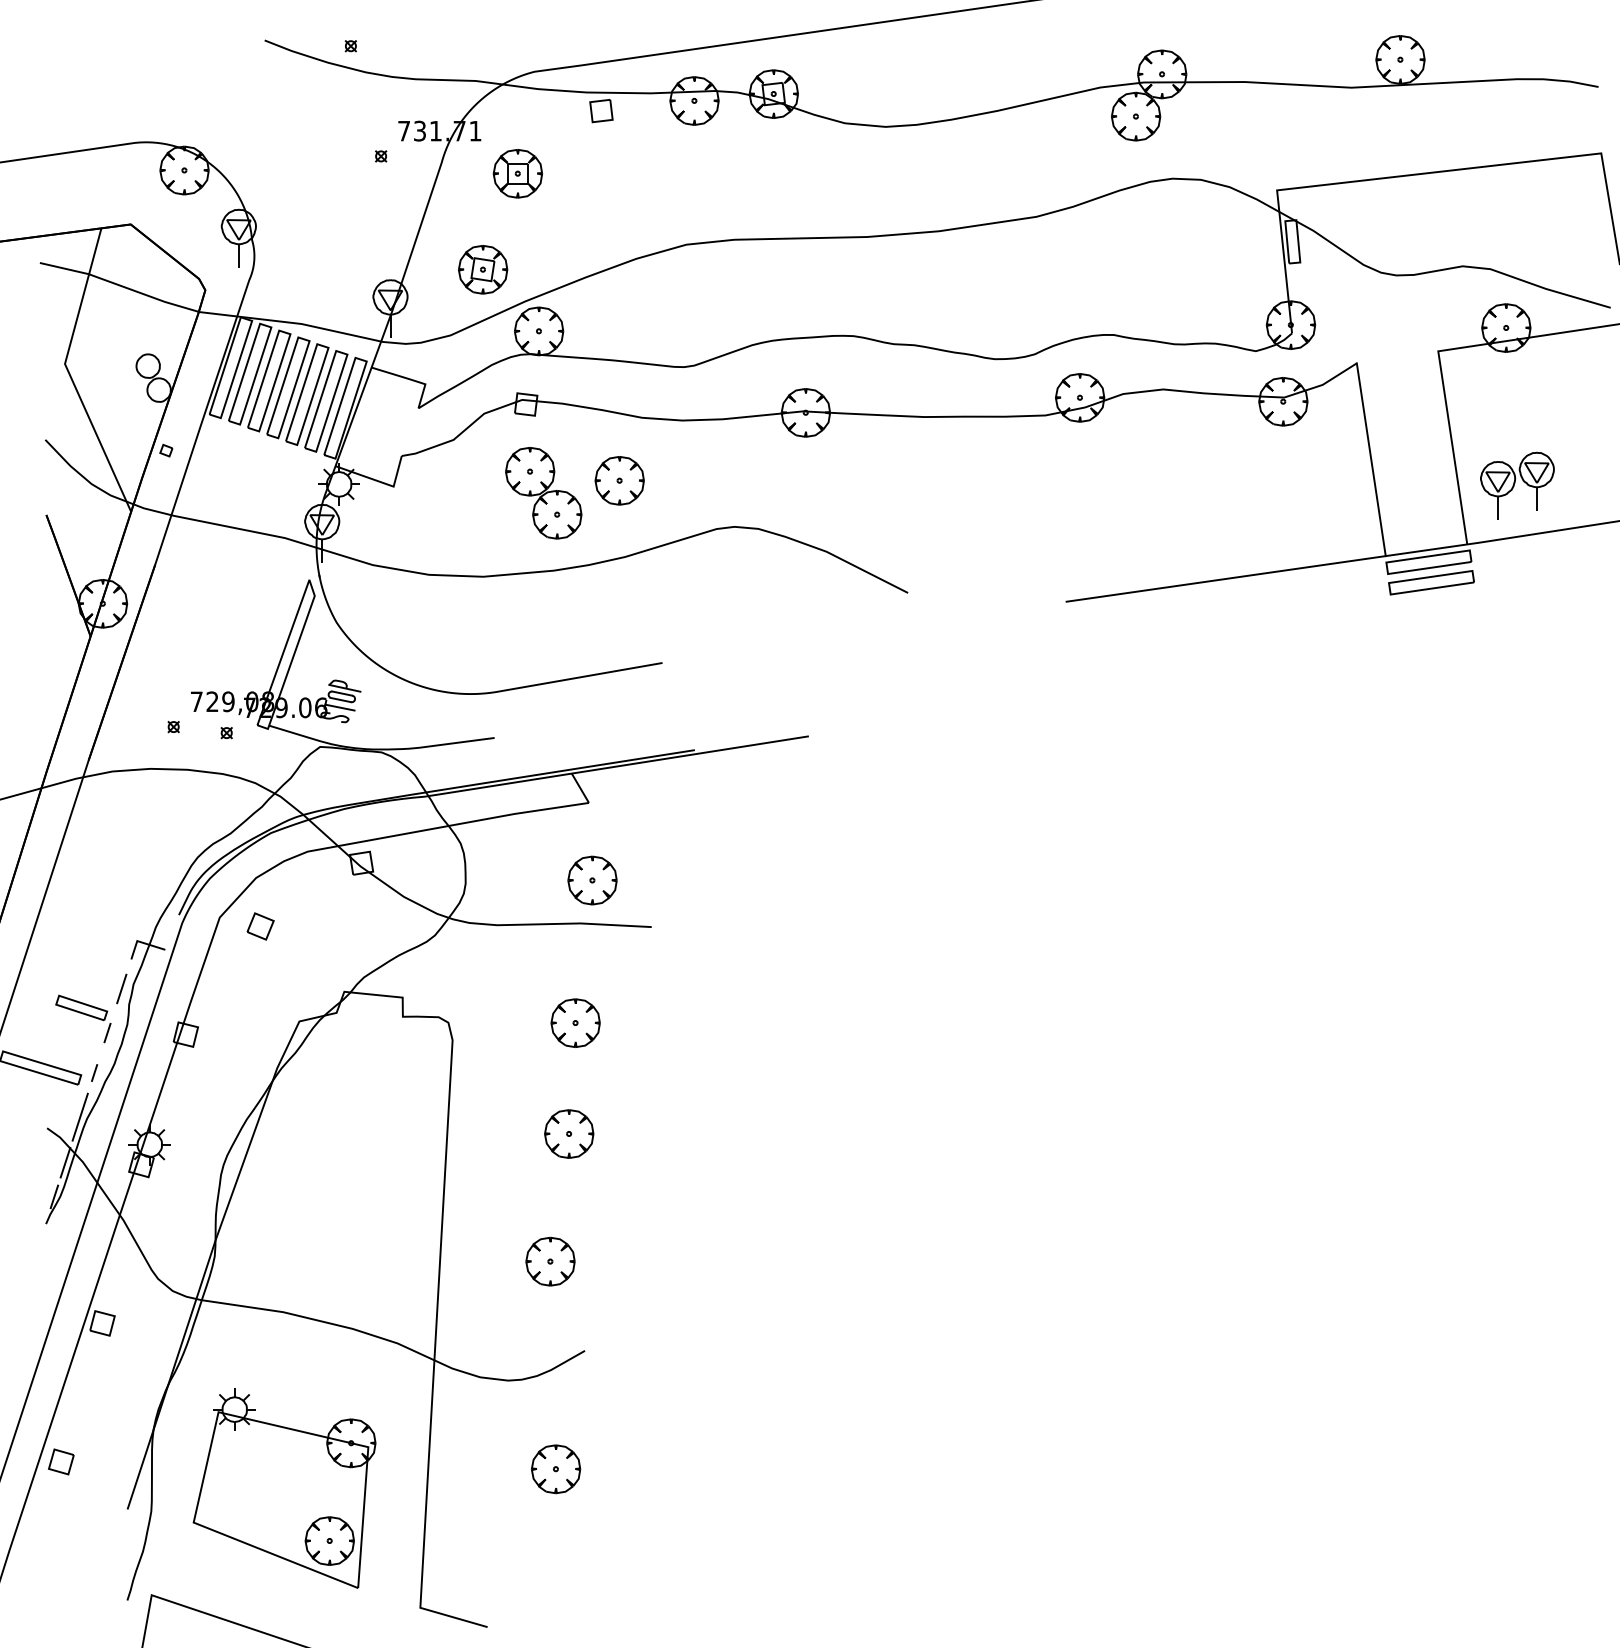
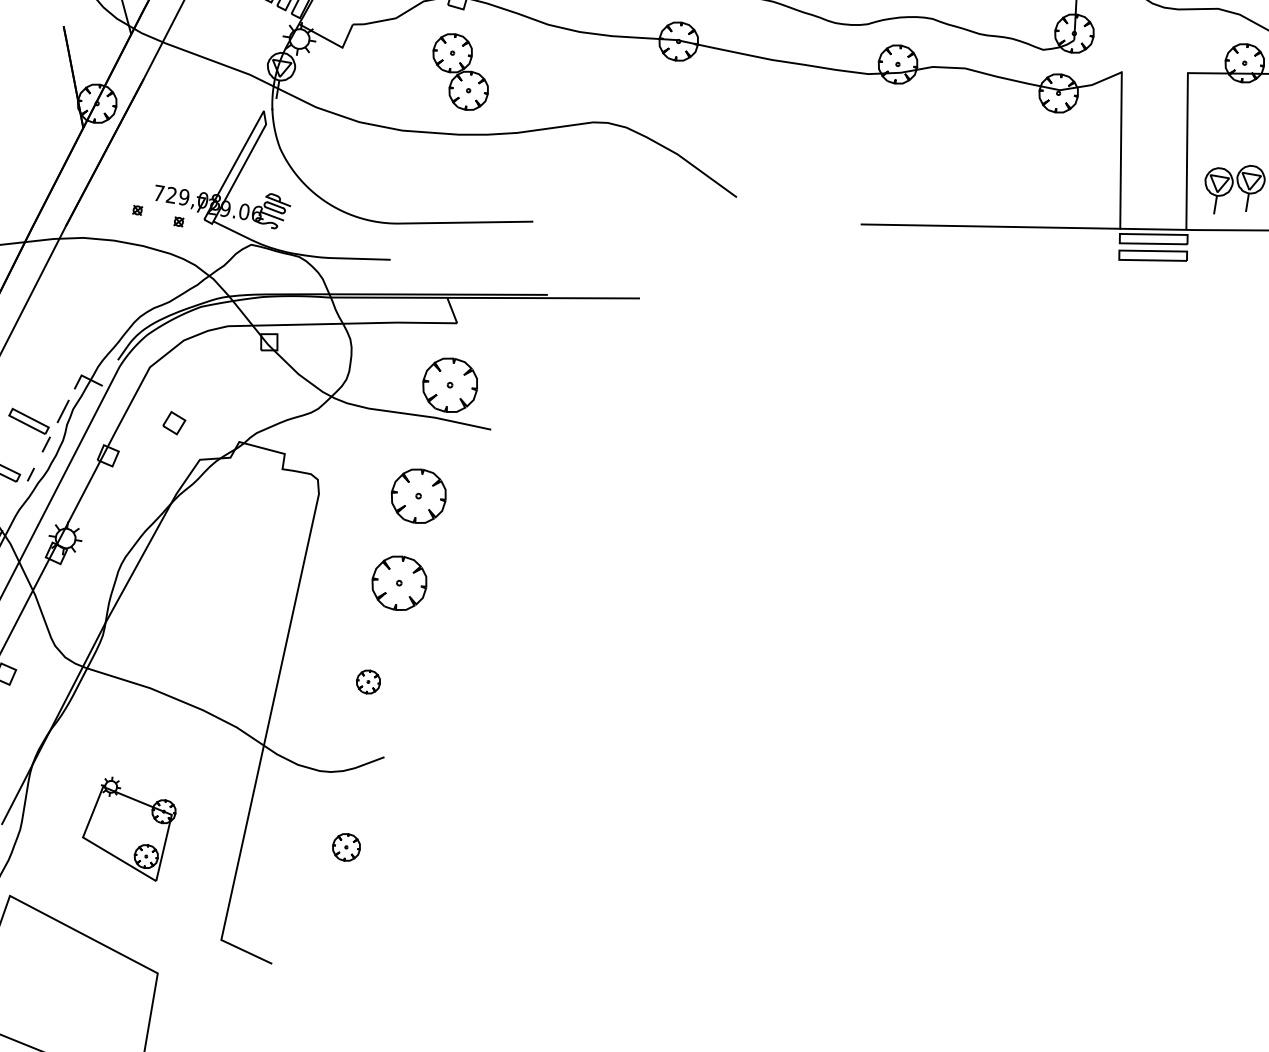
part: (619, 480) -> (522, 71), removed
part: (592, 880) -> (450, 385), size x1.4
part: (260, 926) -> (174, 423), moved
part: (575, 1022) -> (418, 495), size x1.4
line: (79, 1116) -> (13, 507), removed
part: (569, 1133) -> (399, 582), size x1.4
part: (550, 1261) -> (368, 681), size x0.6
part: (555, 1469) -> (346, 847), size x0.7
part: (284, 1488) -> (128, 828), size x0.6

